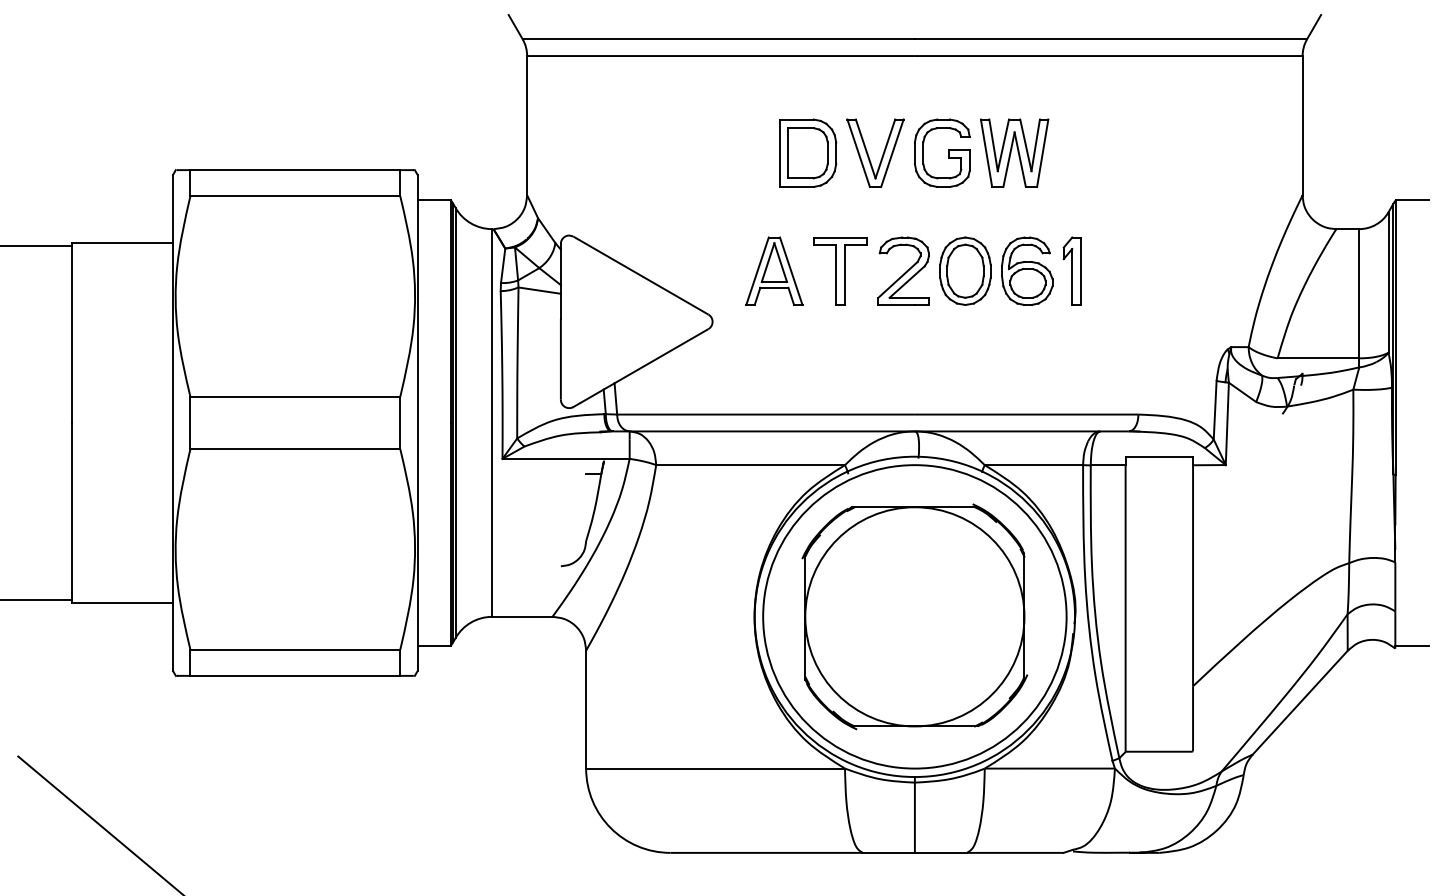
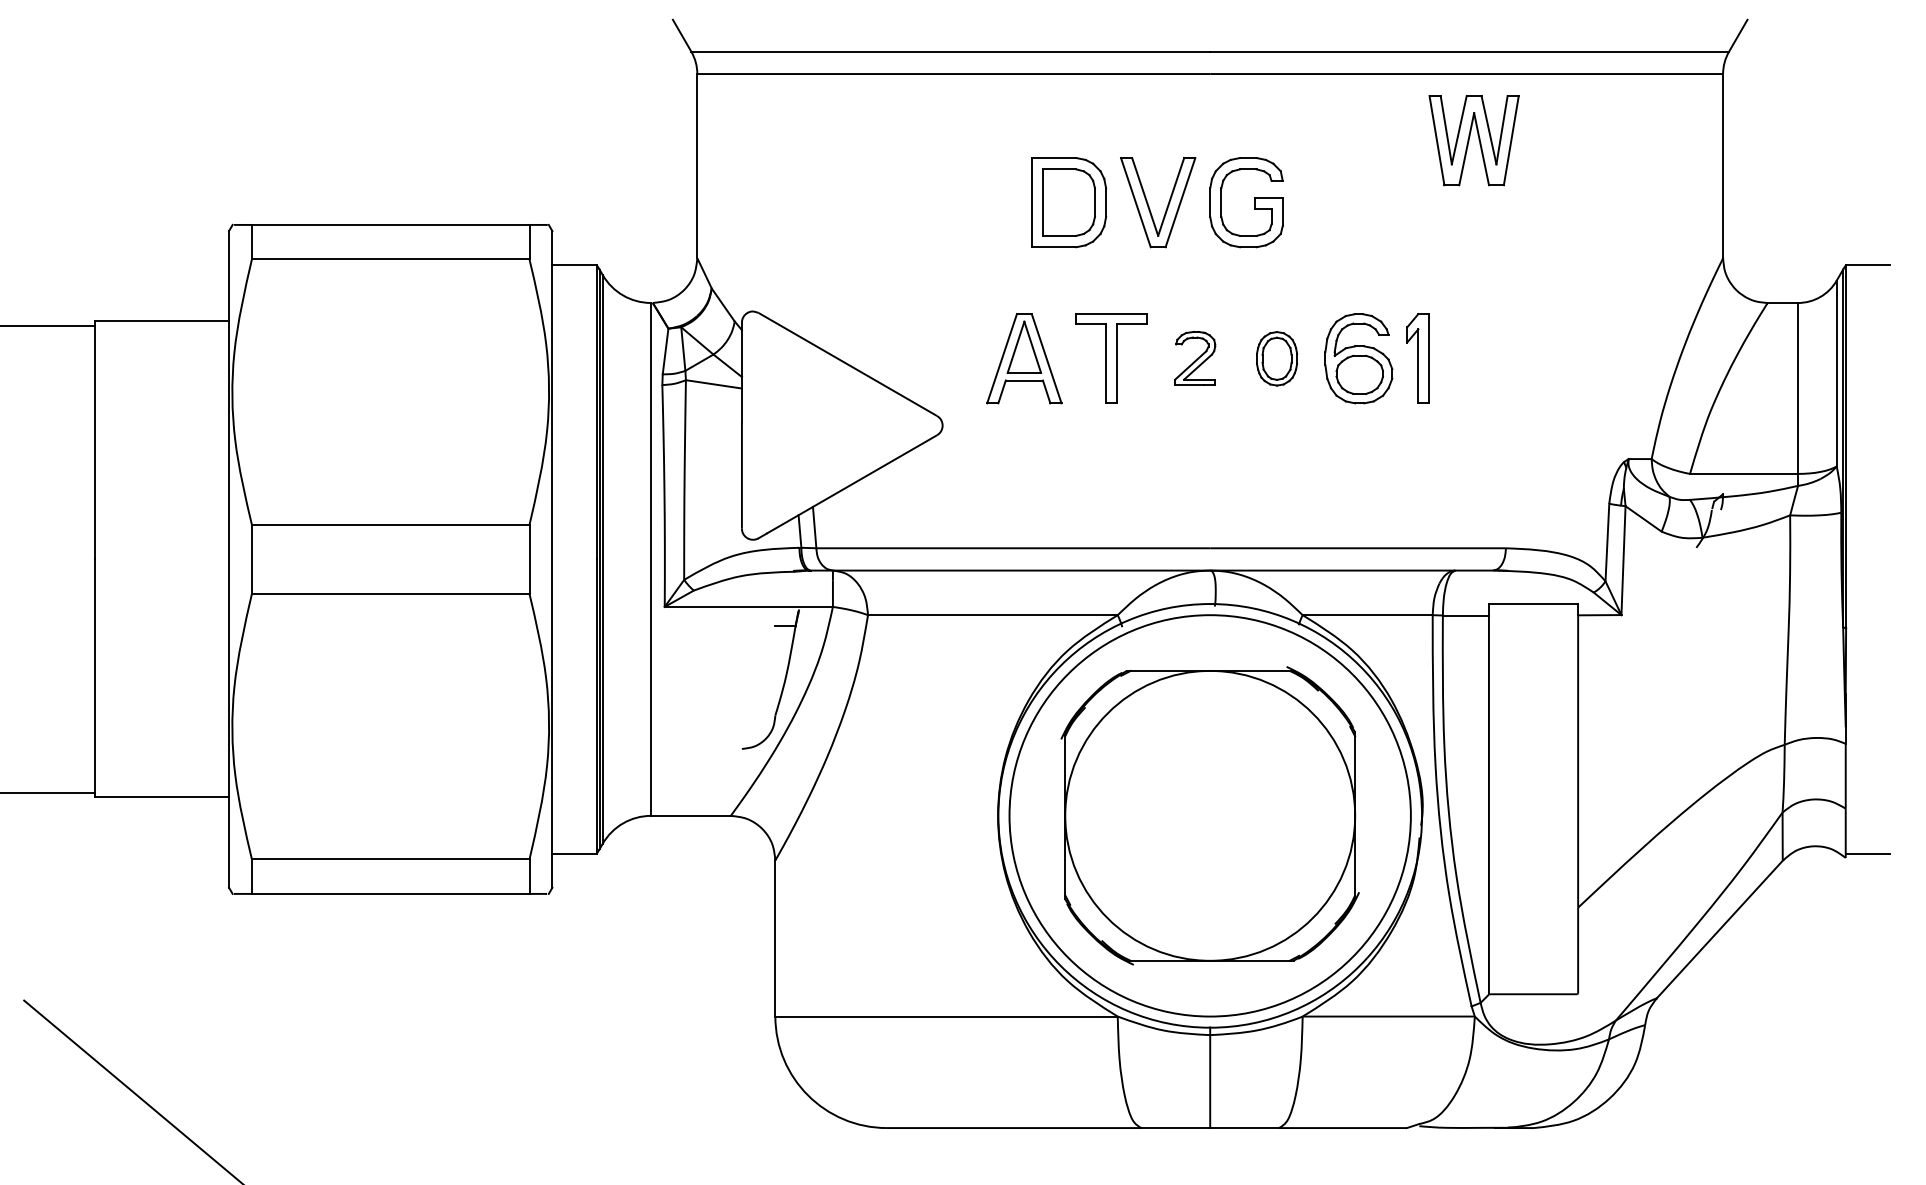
part: (1014, 153) -> (1473, 140), moved
part: (903, 271) -> (1194, 358), size x0.6
part: (965, 271) -> (1276, 358), size x0.6

